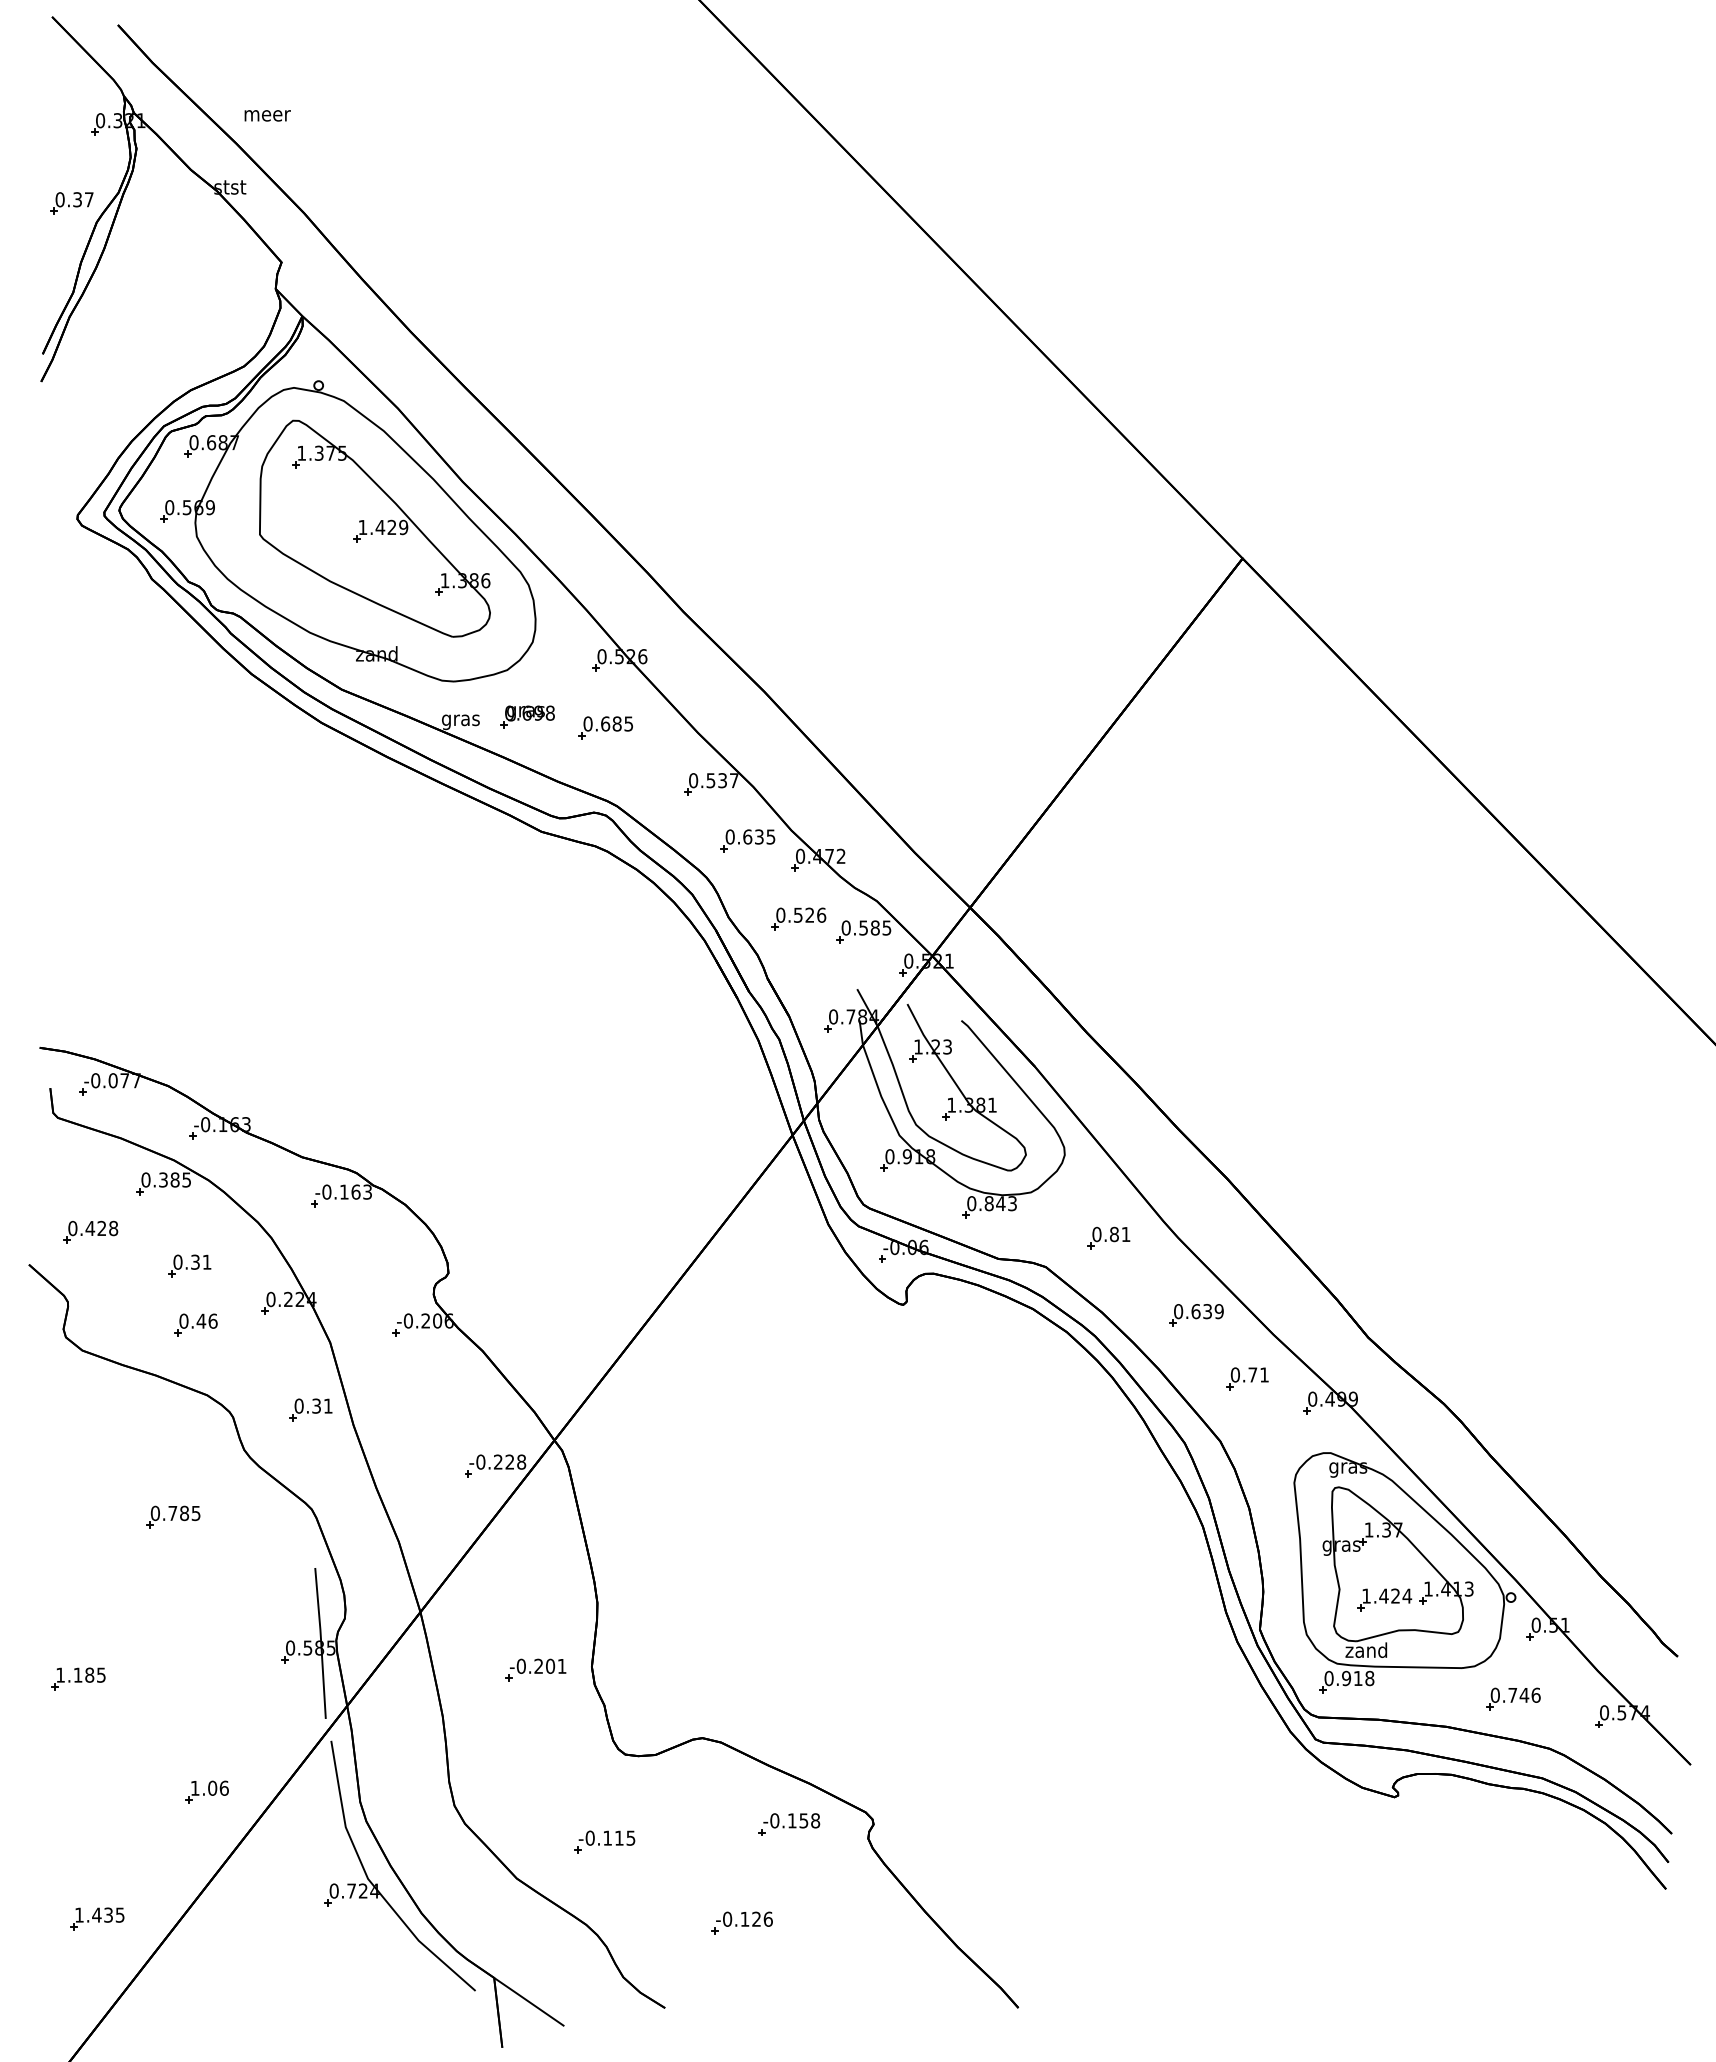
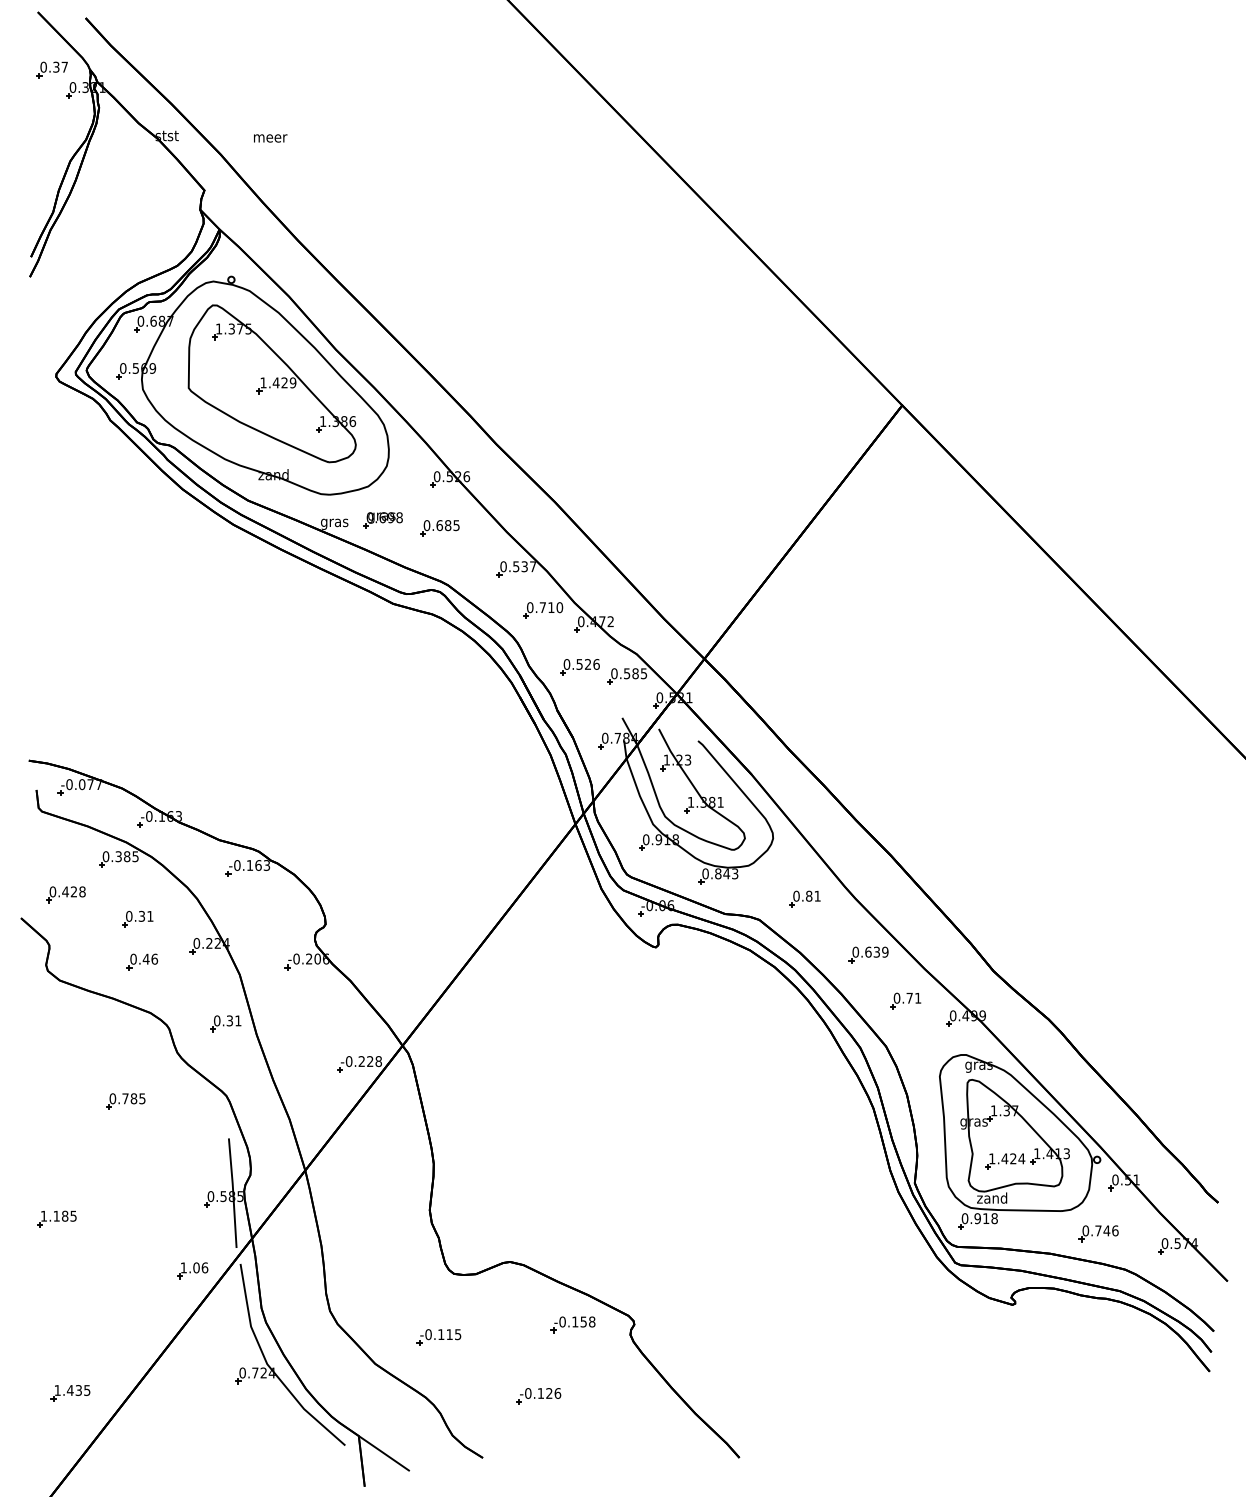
text: (267, 115) -> (270, 138), moved
part: (71, 203) -> (51, 69), moved
text: (759, 836) -> (551, 607), 0.635 -> 0.710
part: (535, 1669) -> (388, 1212), removed
part: (206, 1791) -> (192, 1270), moved

